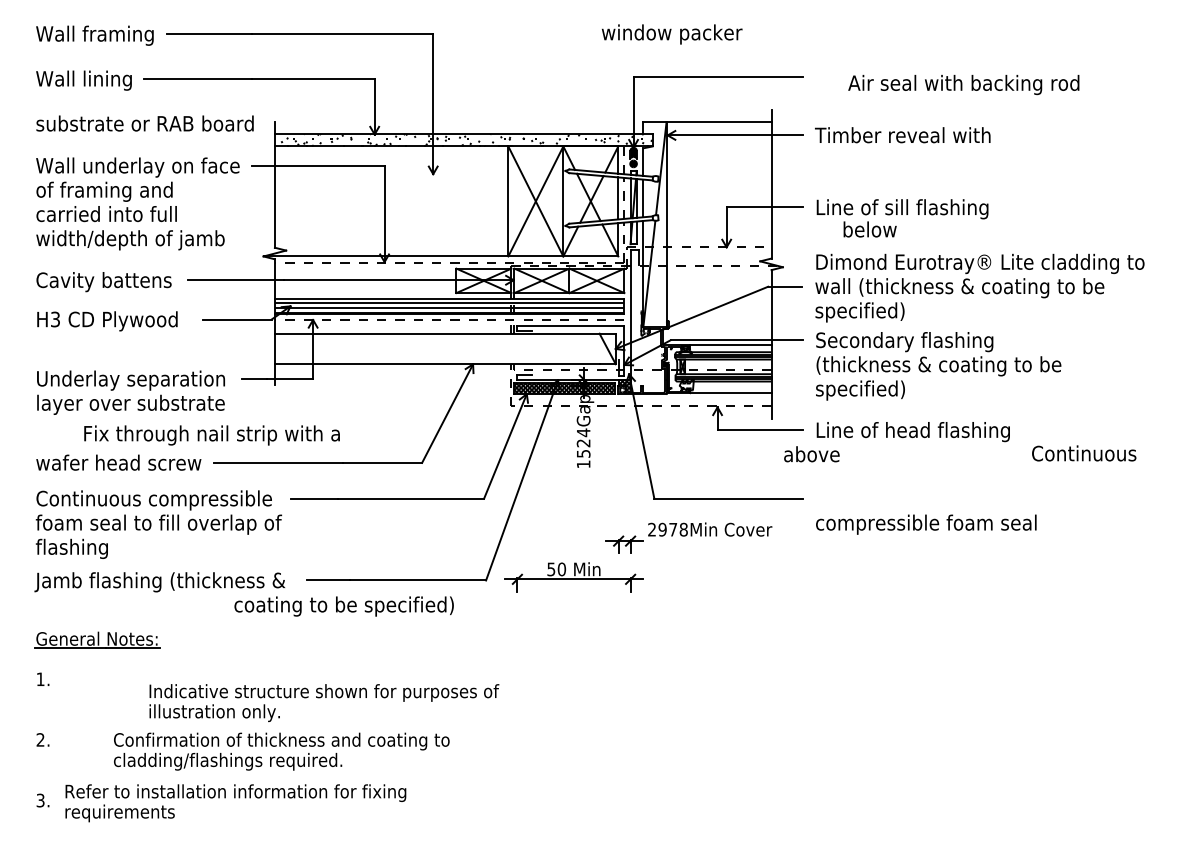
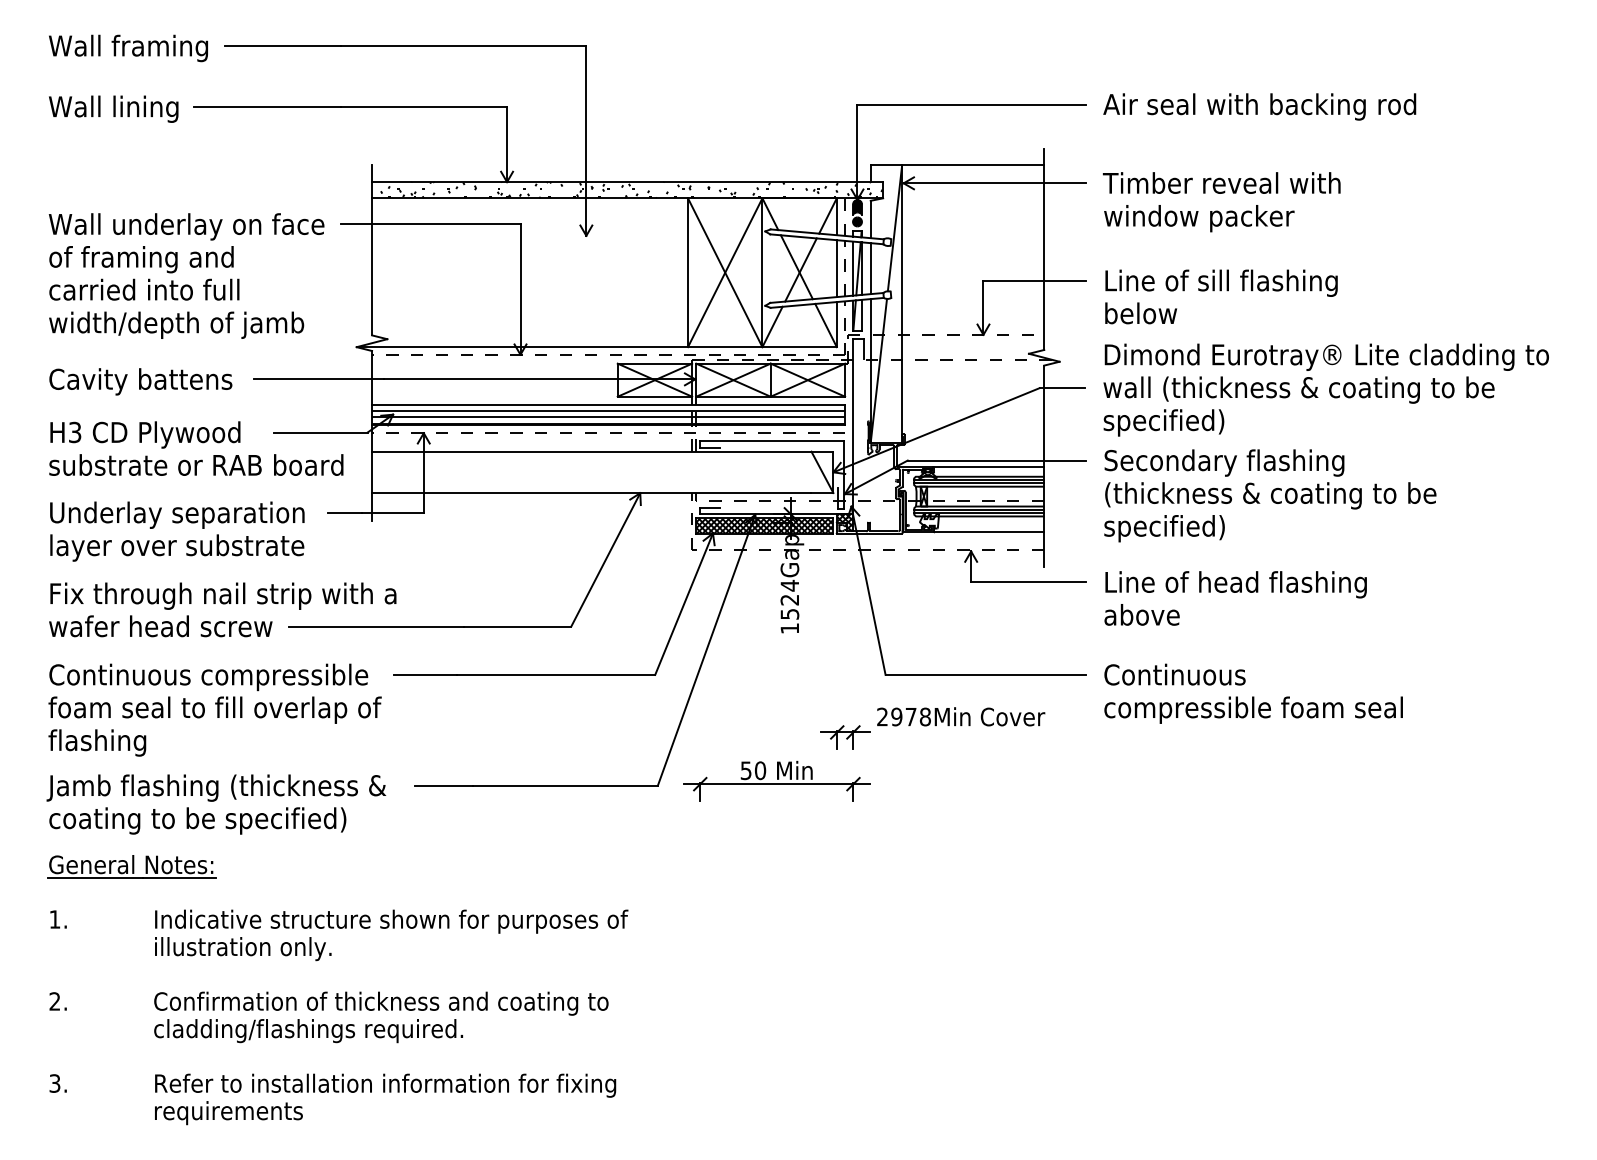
text: (672, 34) -> (1199, 218), moved
text: (963, 85) -> (1259, 107), moved
text: (144, 123) -> (195, 464), moved
text: (869, 229) -> (1140, 313), moved
text: (211, 435) -> (222, 596), moved
text: (1084, 453) -> (1175, 674), moved
text: (811, 454) -> (1141, 615), moved
text: (343, 606) -> (196, 820), moved
text: (324, 702) -> (391, 934), moved
text: (235, 803) -> (385, 1099), moved

